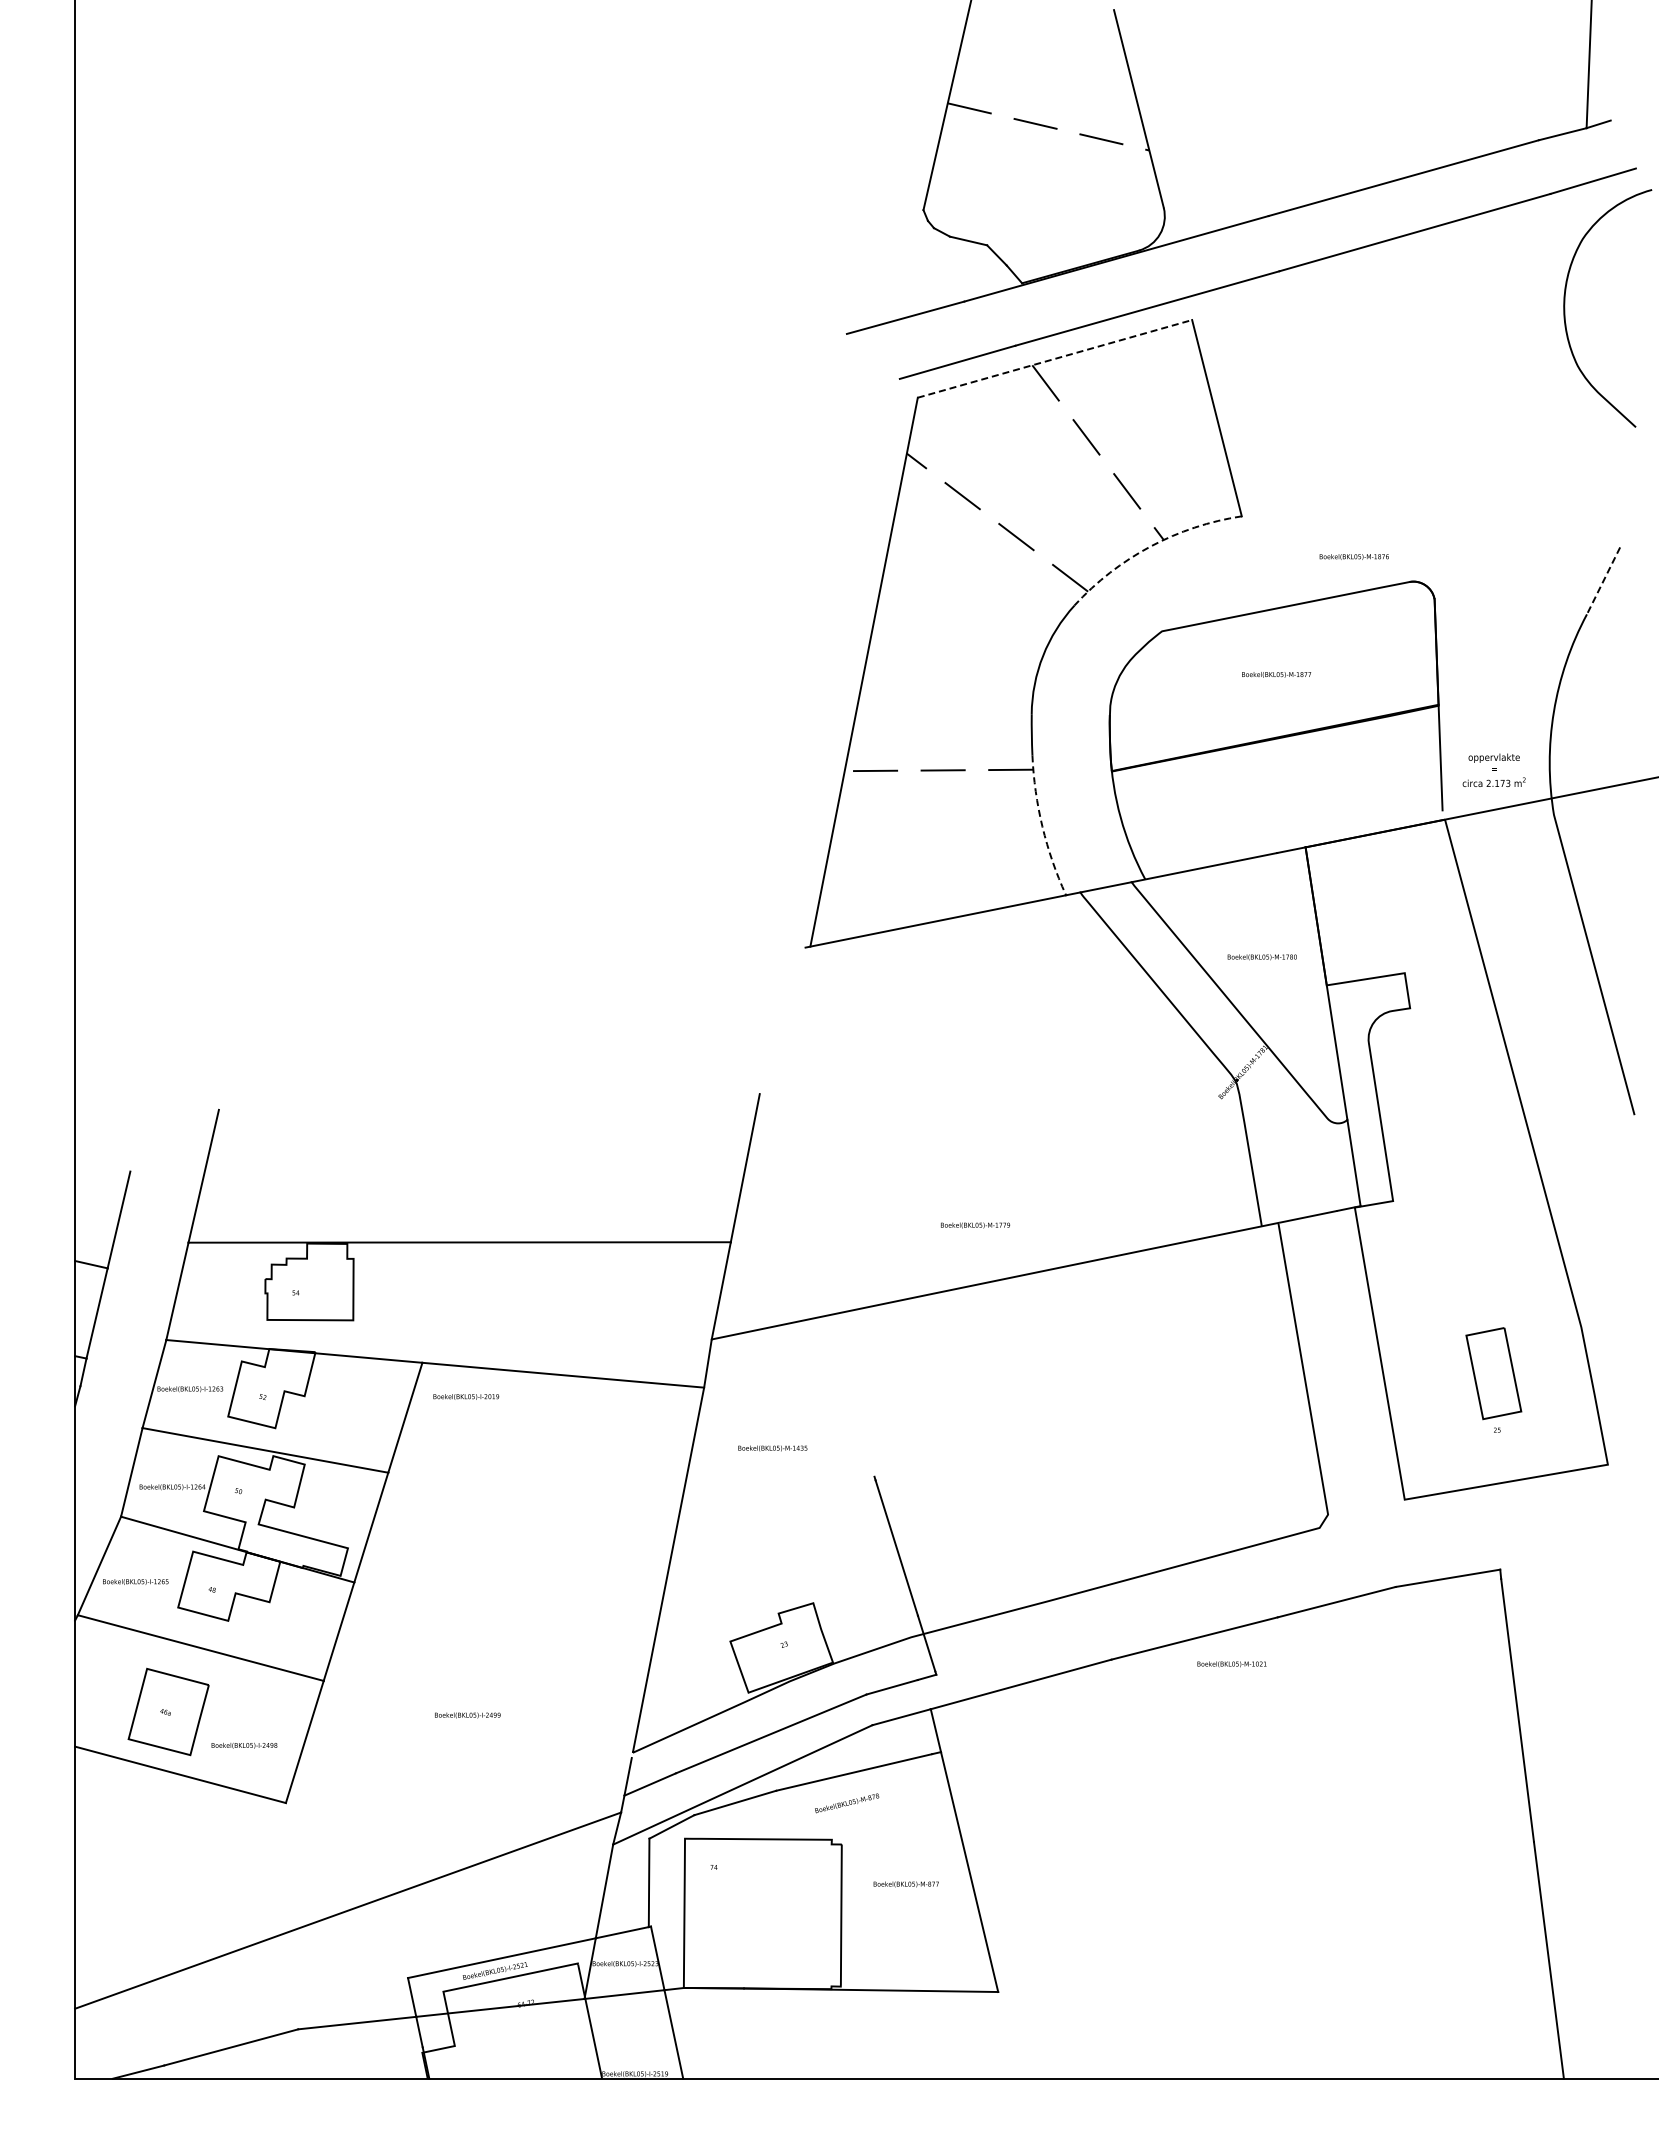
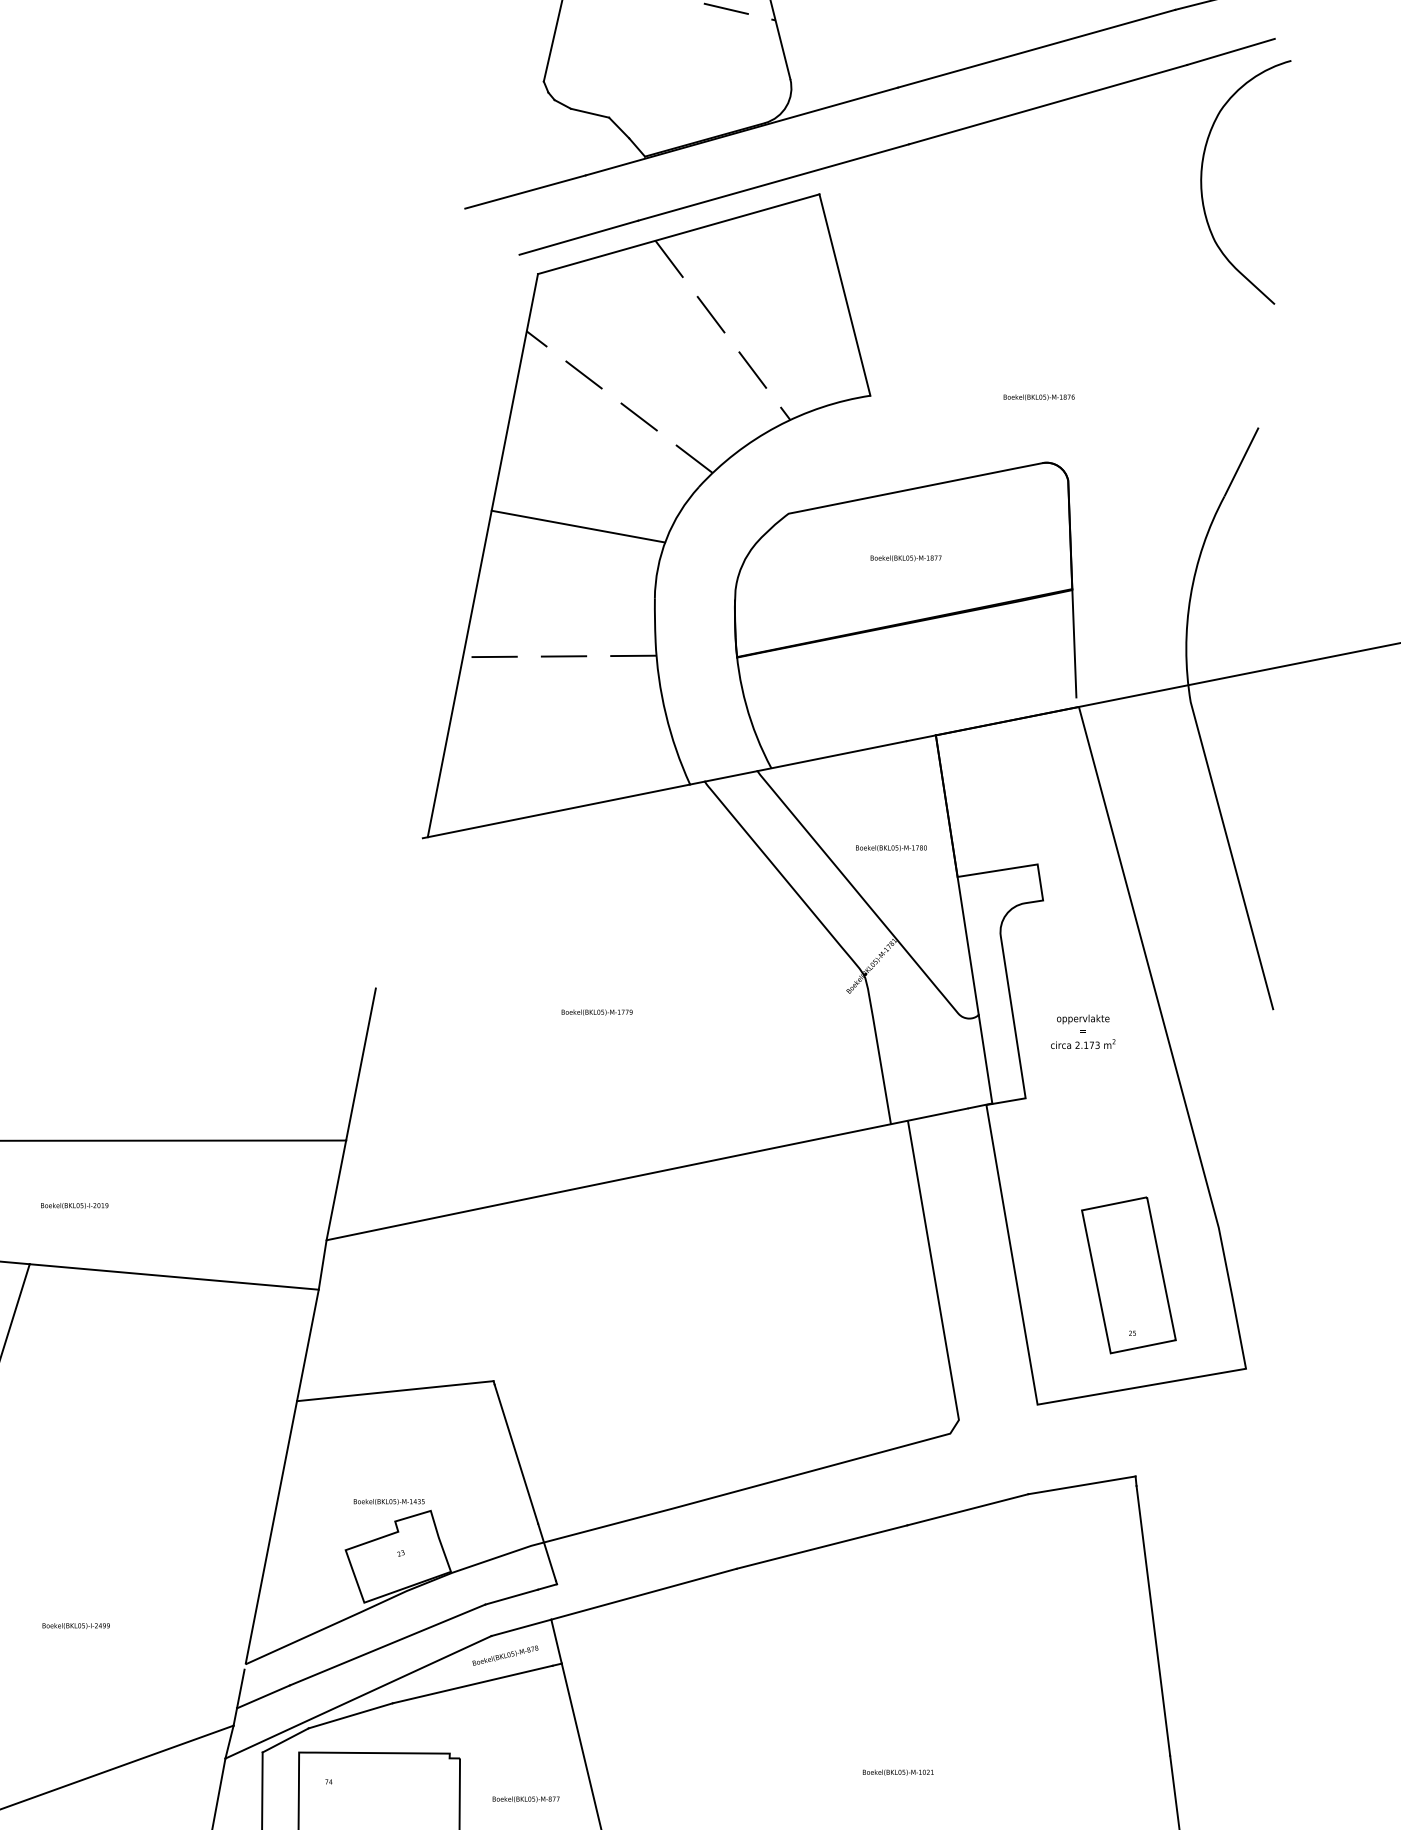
line: (1054, 358) -> (678, 233), dashed -> solid
arc: (1150, 546) -> (776, 426), dashed -> solid
text: (1353, 556) -> (1038, 396), moved
line: (1603, 581) -> (1241, 462), dashed -> solid
line: (956, 643) -> (577, 526), added
text: (1493, 769) -> (1082, 1031), moved
arc: (1042, 826) -> (665, 713), dashed -> solid
text: (975, 1225) -> (597, 1012), moved
part: (1493, 1373) -> (1128, 1275), size x1.67
text: (466, 1396) -> (74, 1205), moved
text: (772, 1448) -> (388, 1501), moved
line: (778, 1486) -> (395, 1391), added
text: (1231, 1664) -> (897, 1772), moved
text: (847, 1803) -> (505, 1655), moved

